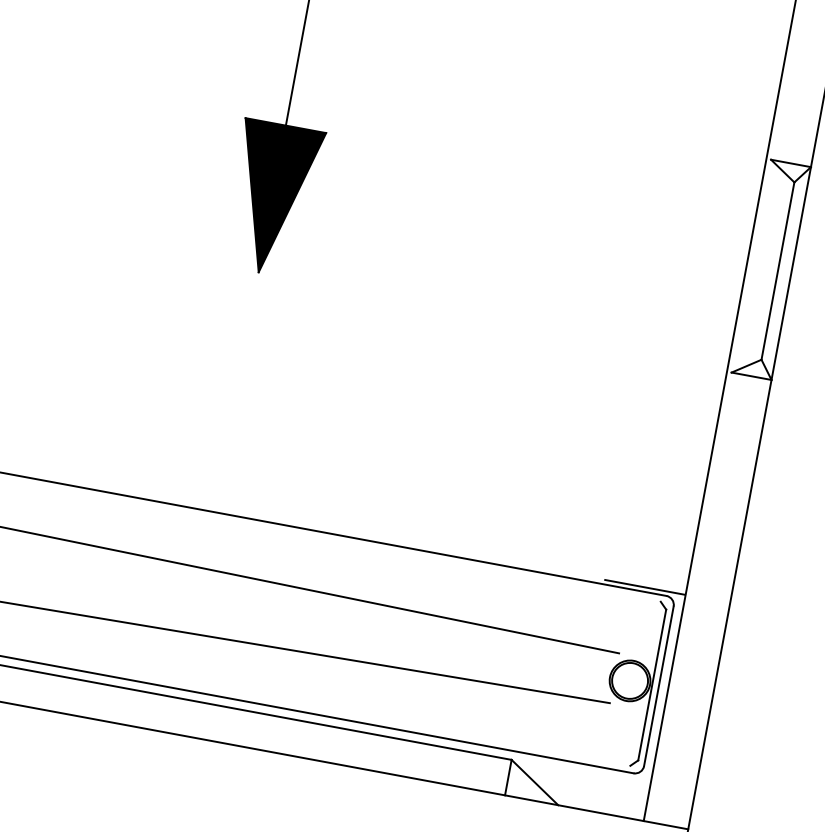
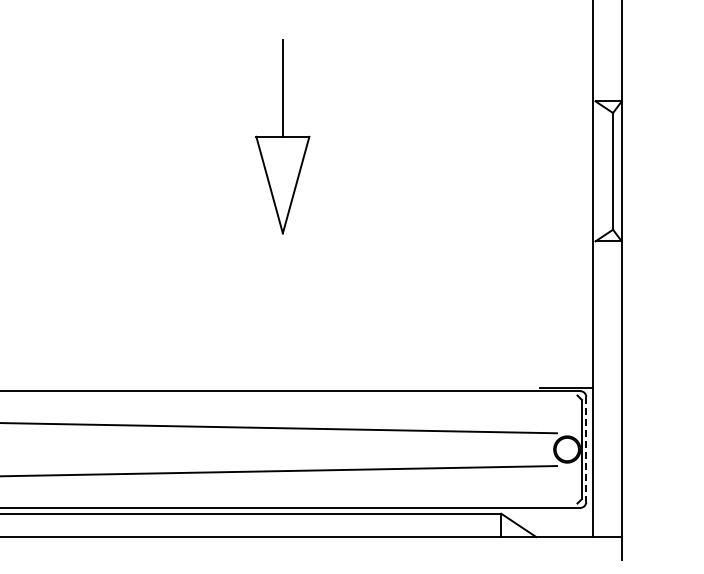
fill: (271, 197) -> (282, 184), removed
line: (659, 686) -> (586, 449), solid -> dashed

